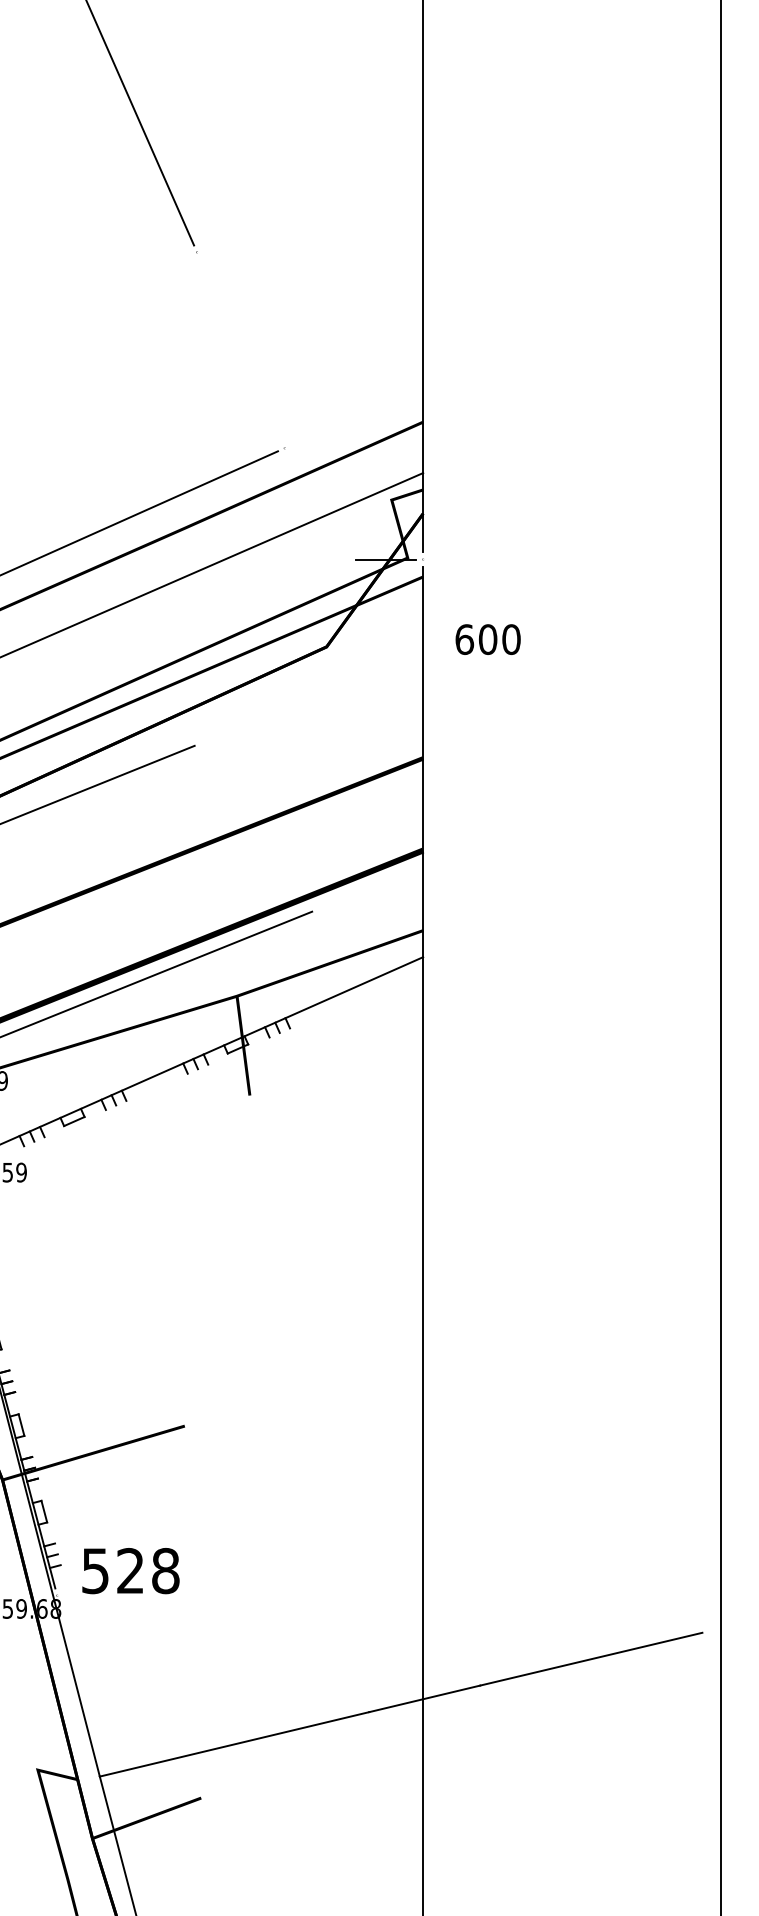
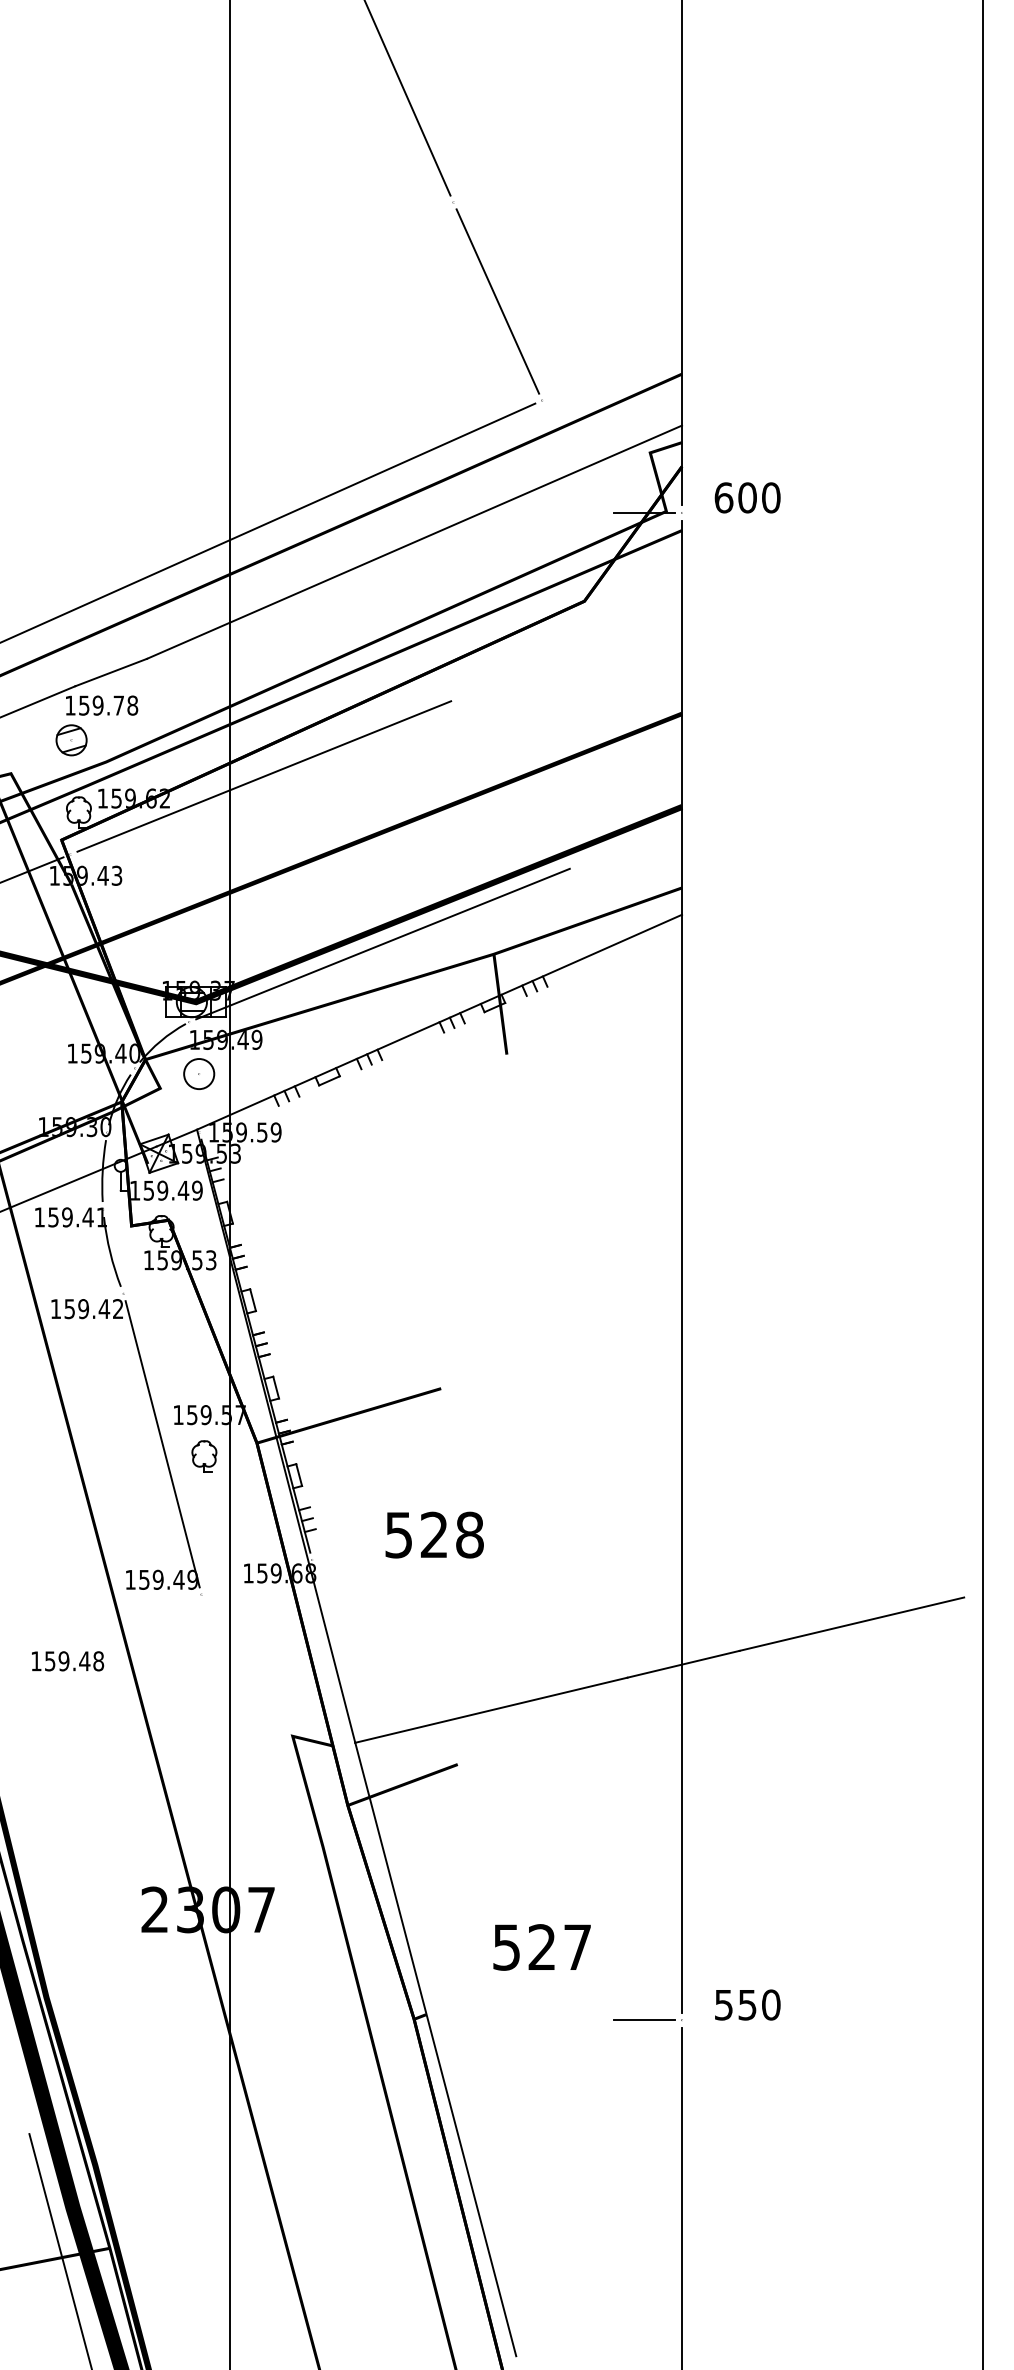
line: (240, 350) -> (497, 301), added
text: (487, 639) -> (747, 497), moved
text: (130, 1570) -> (434, 1534), moved

